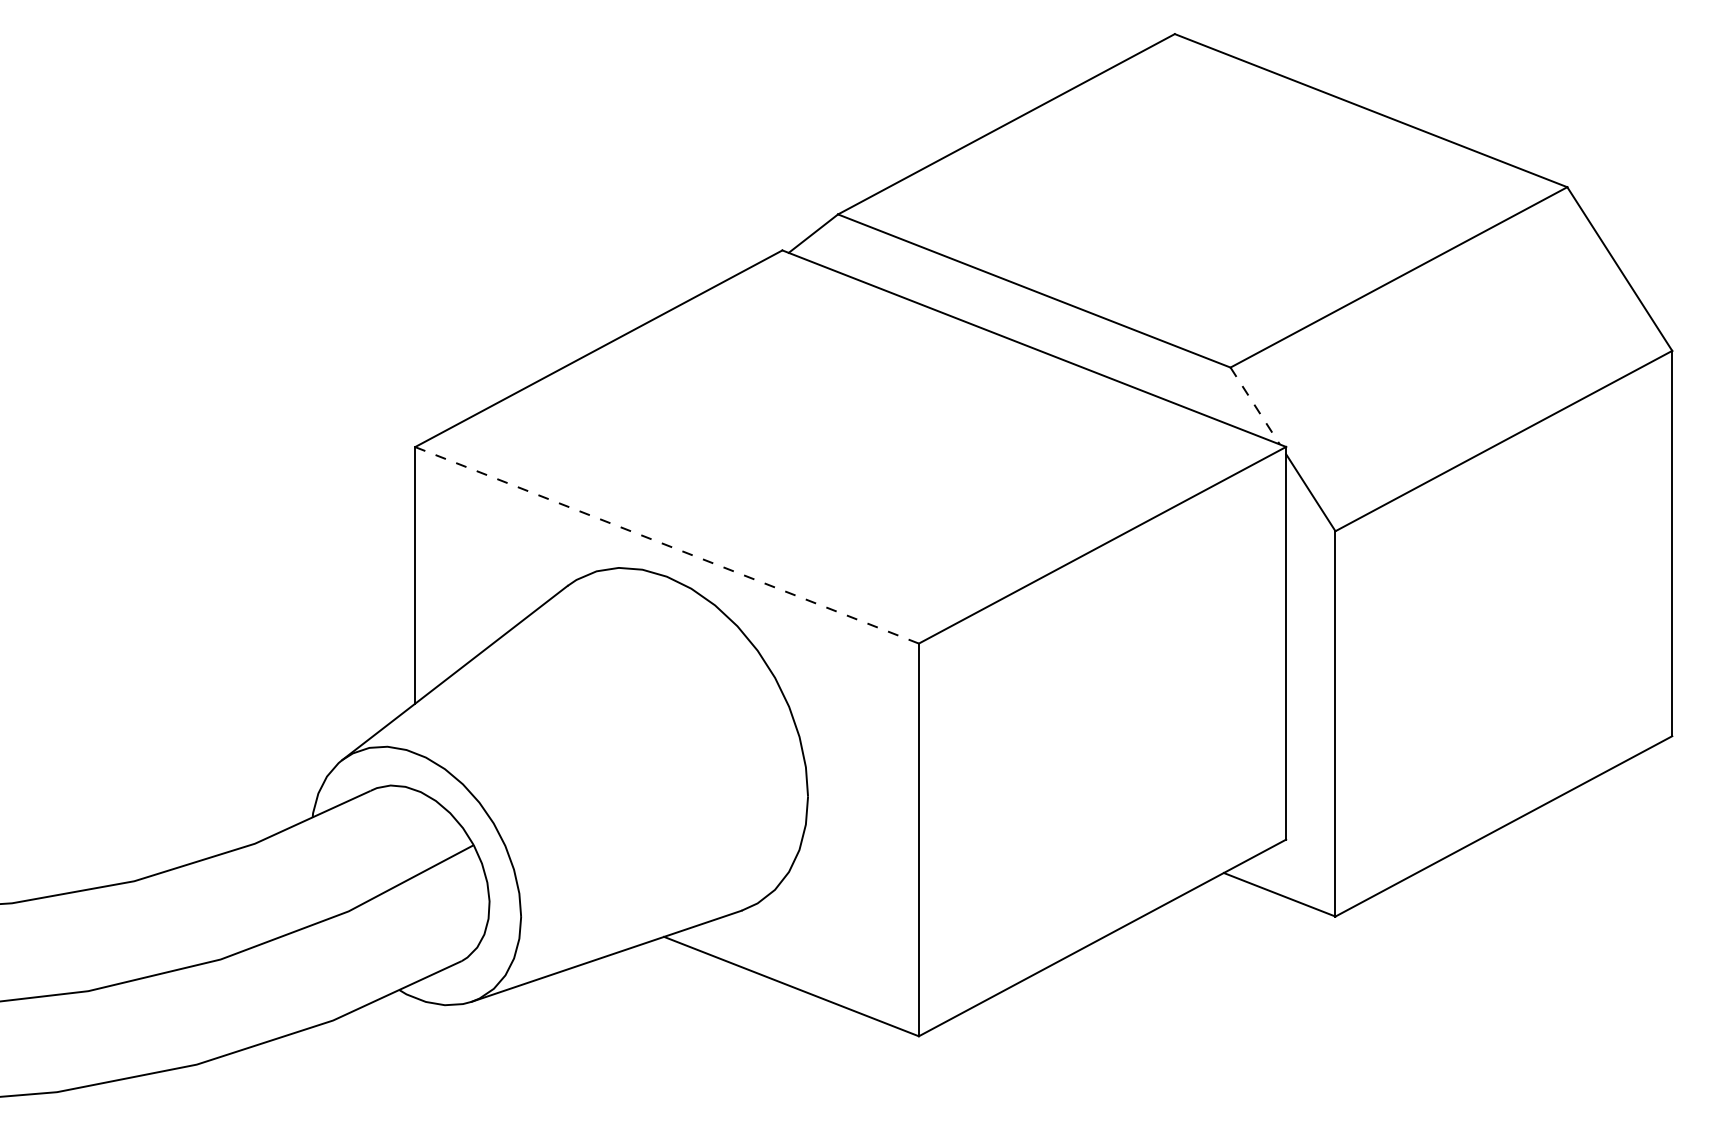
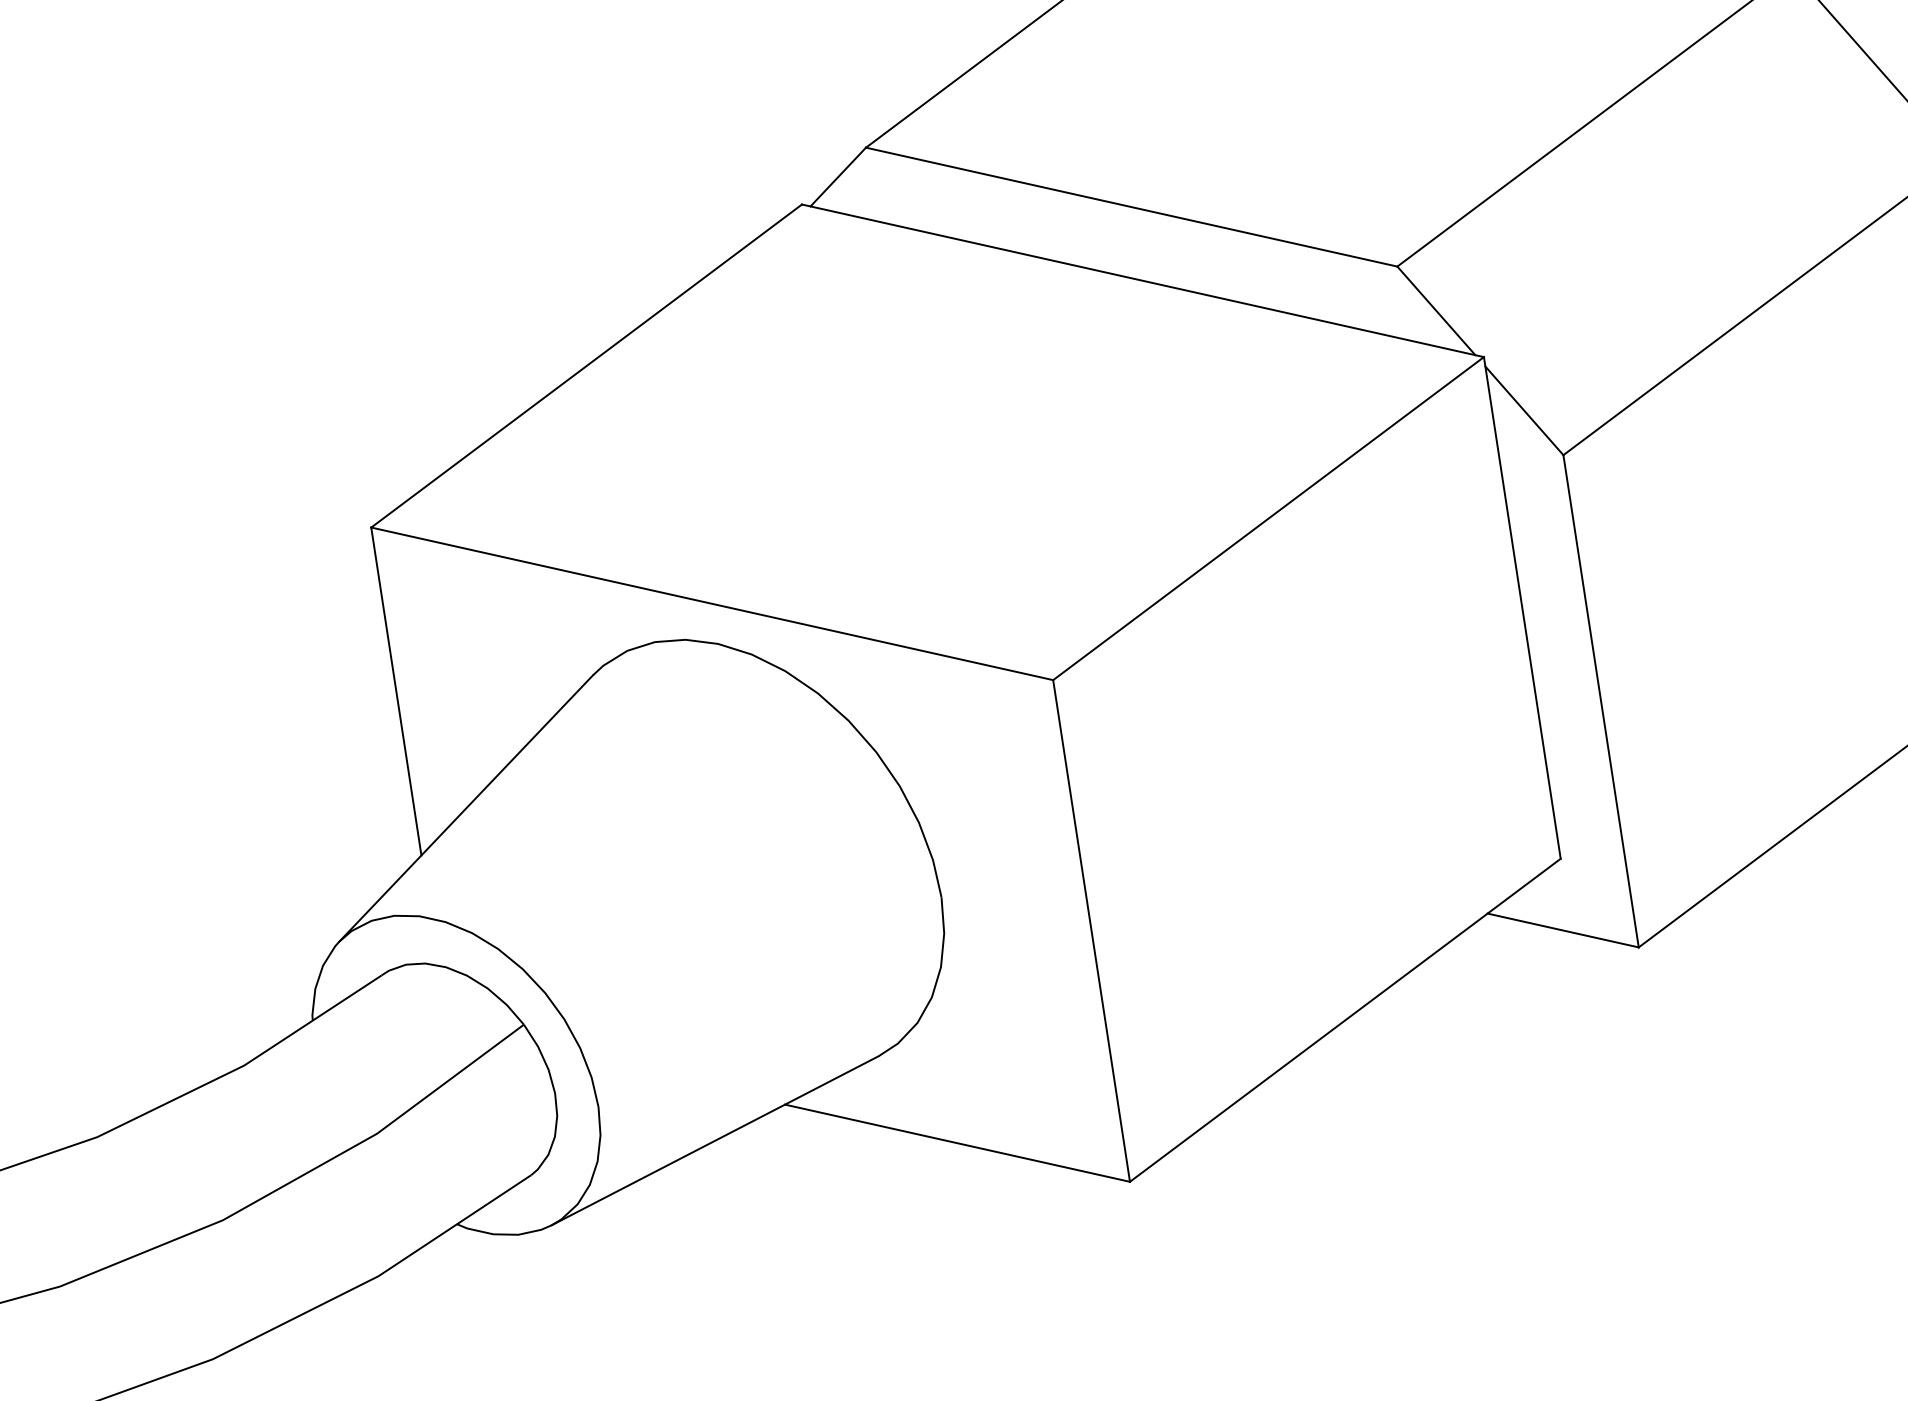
line: (1255, 406) -> (1436, 311), dashed -> solid
line: (666, 545) -> (711, 604), dashed -> solid

